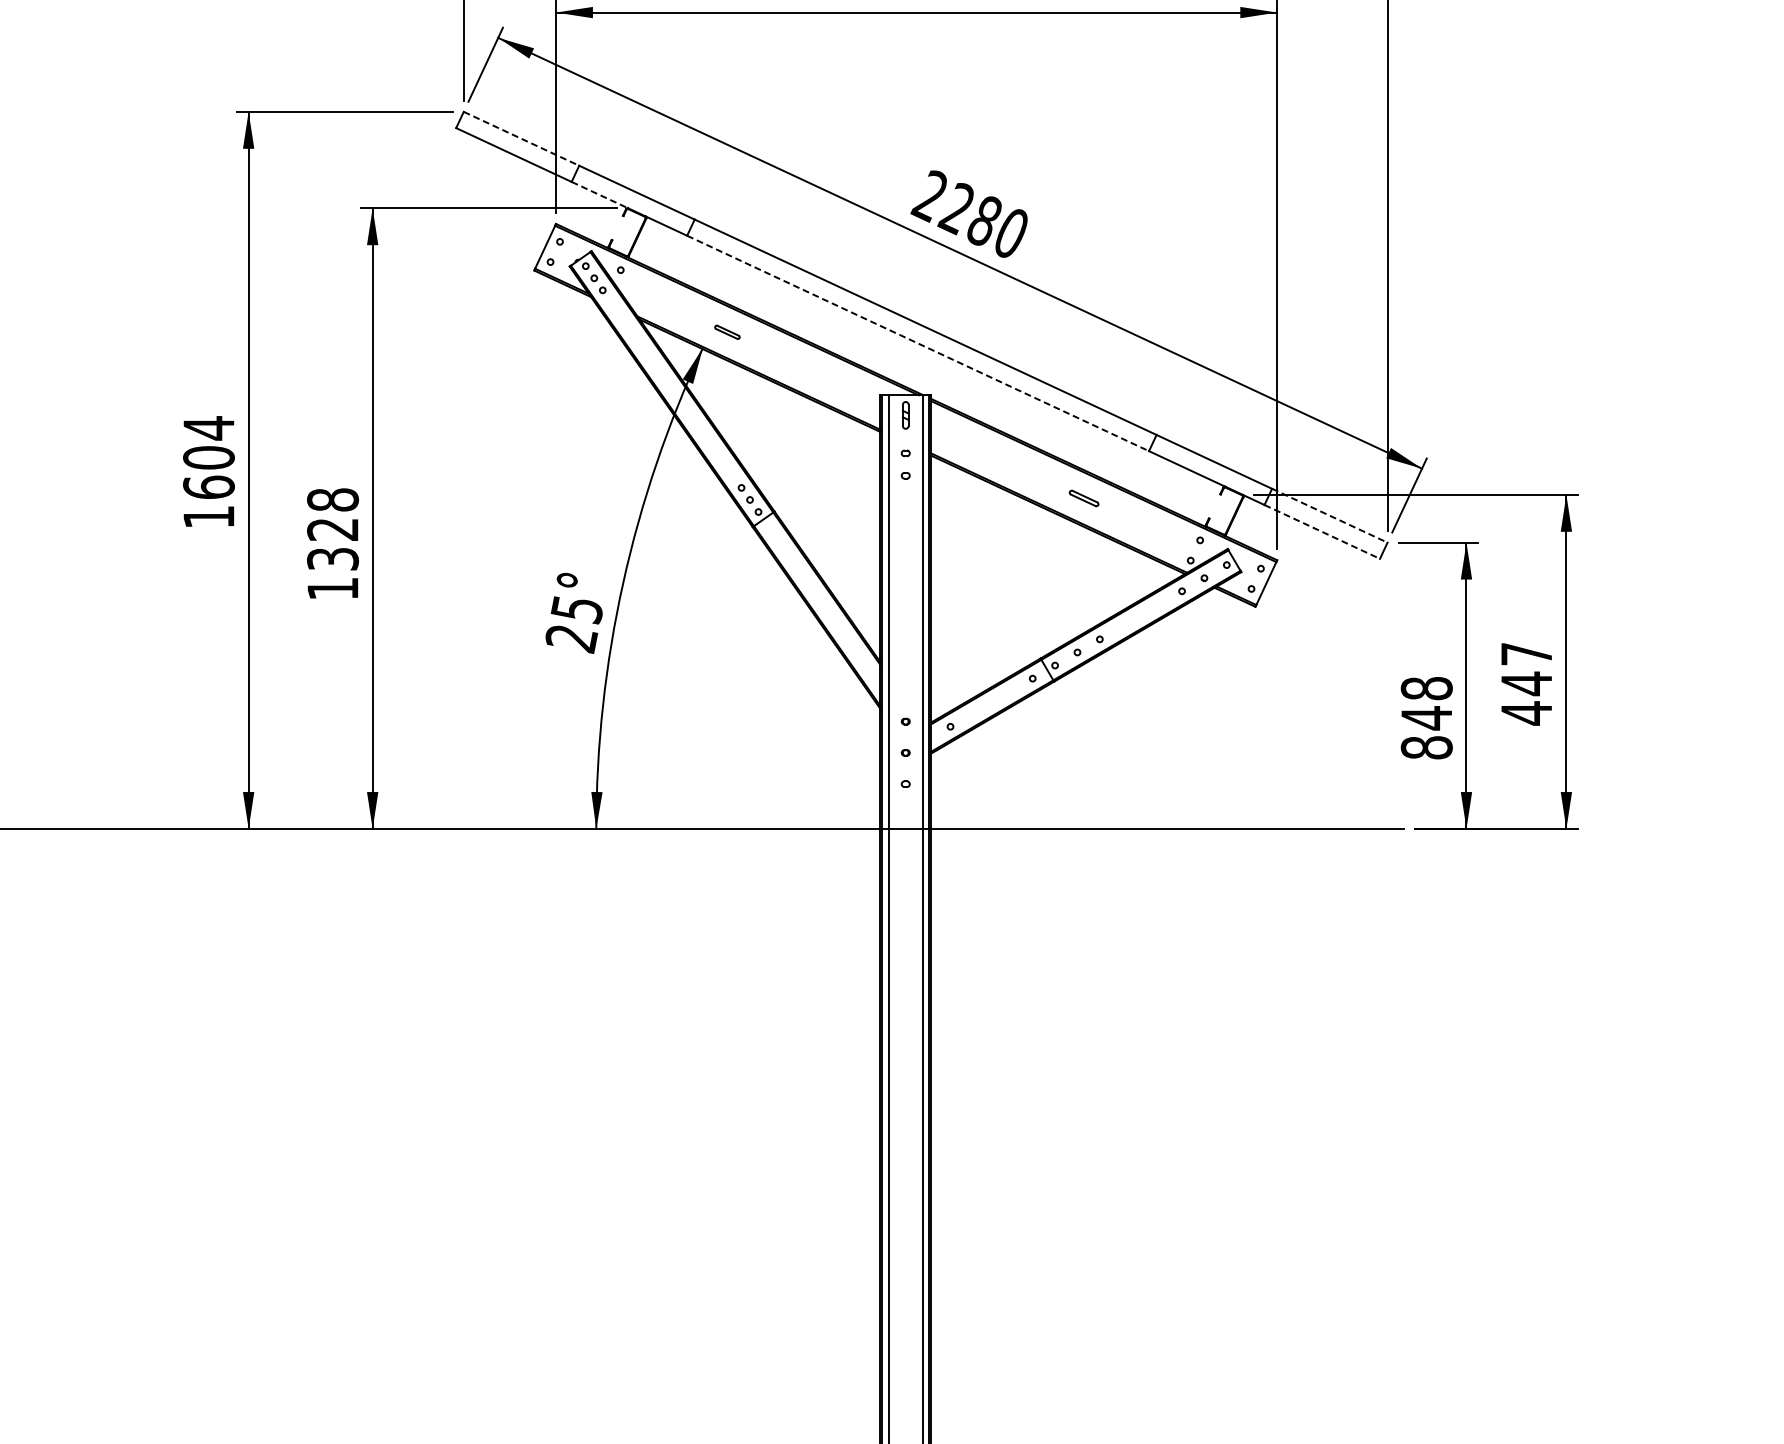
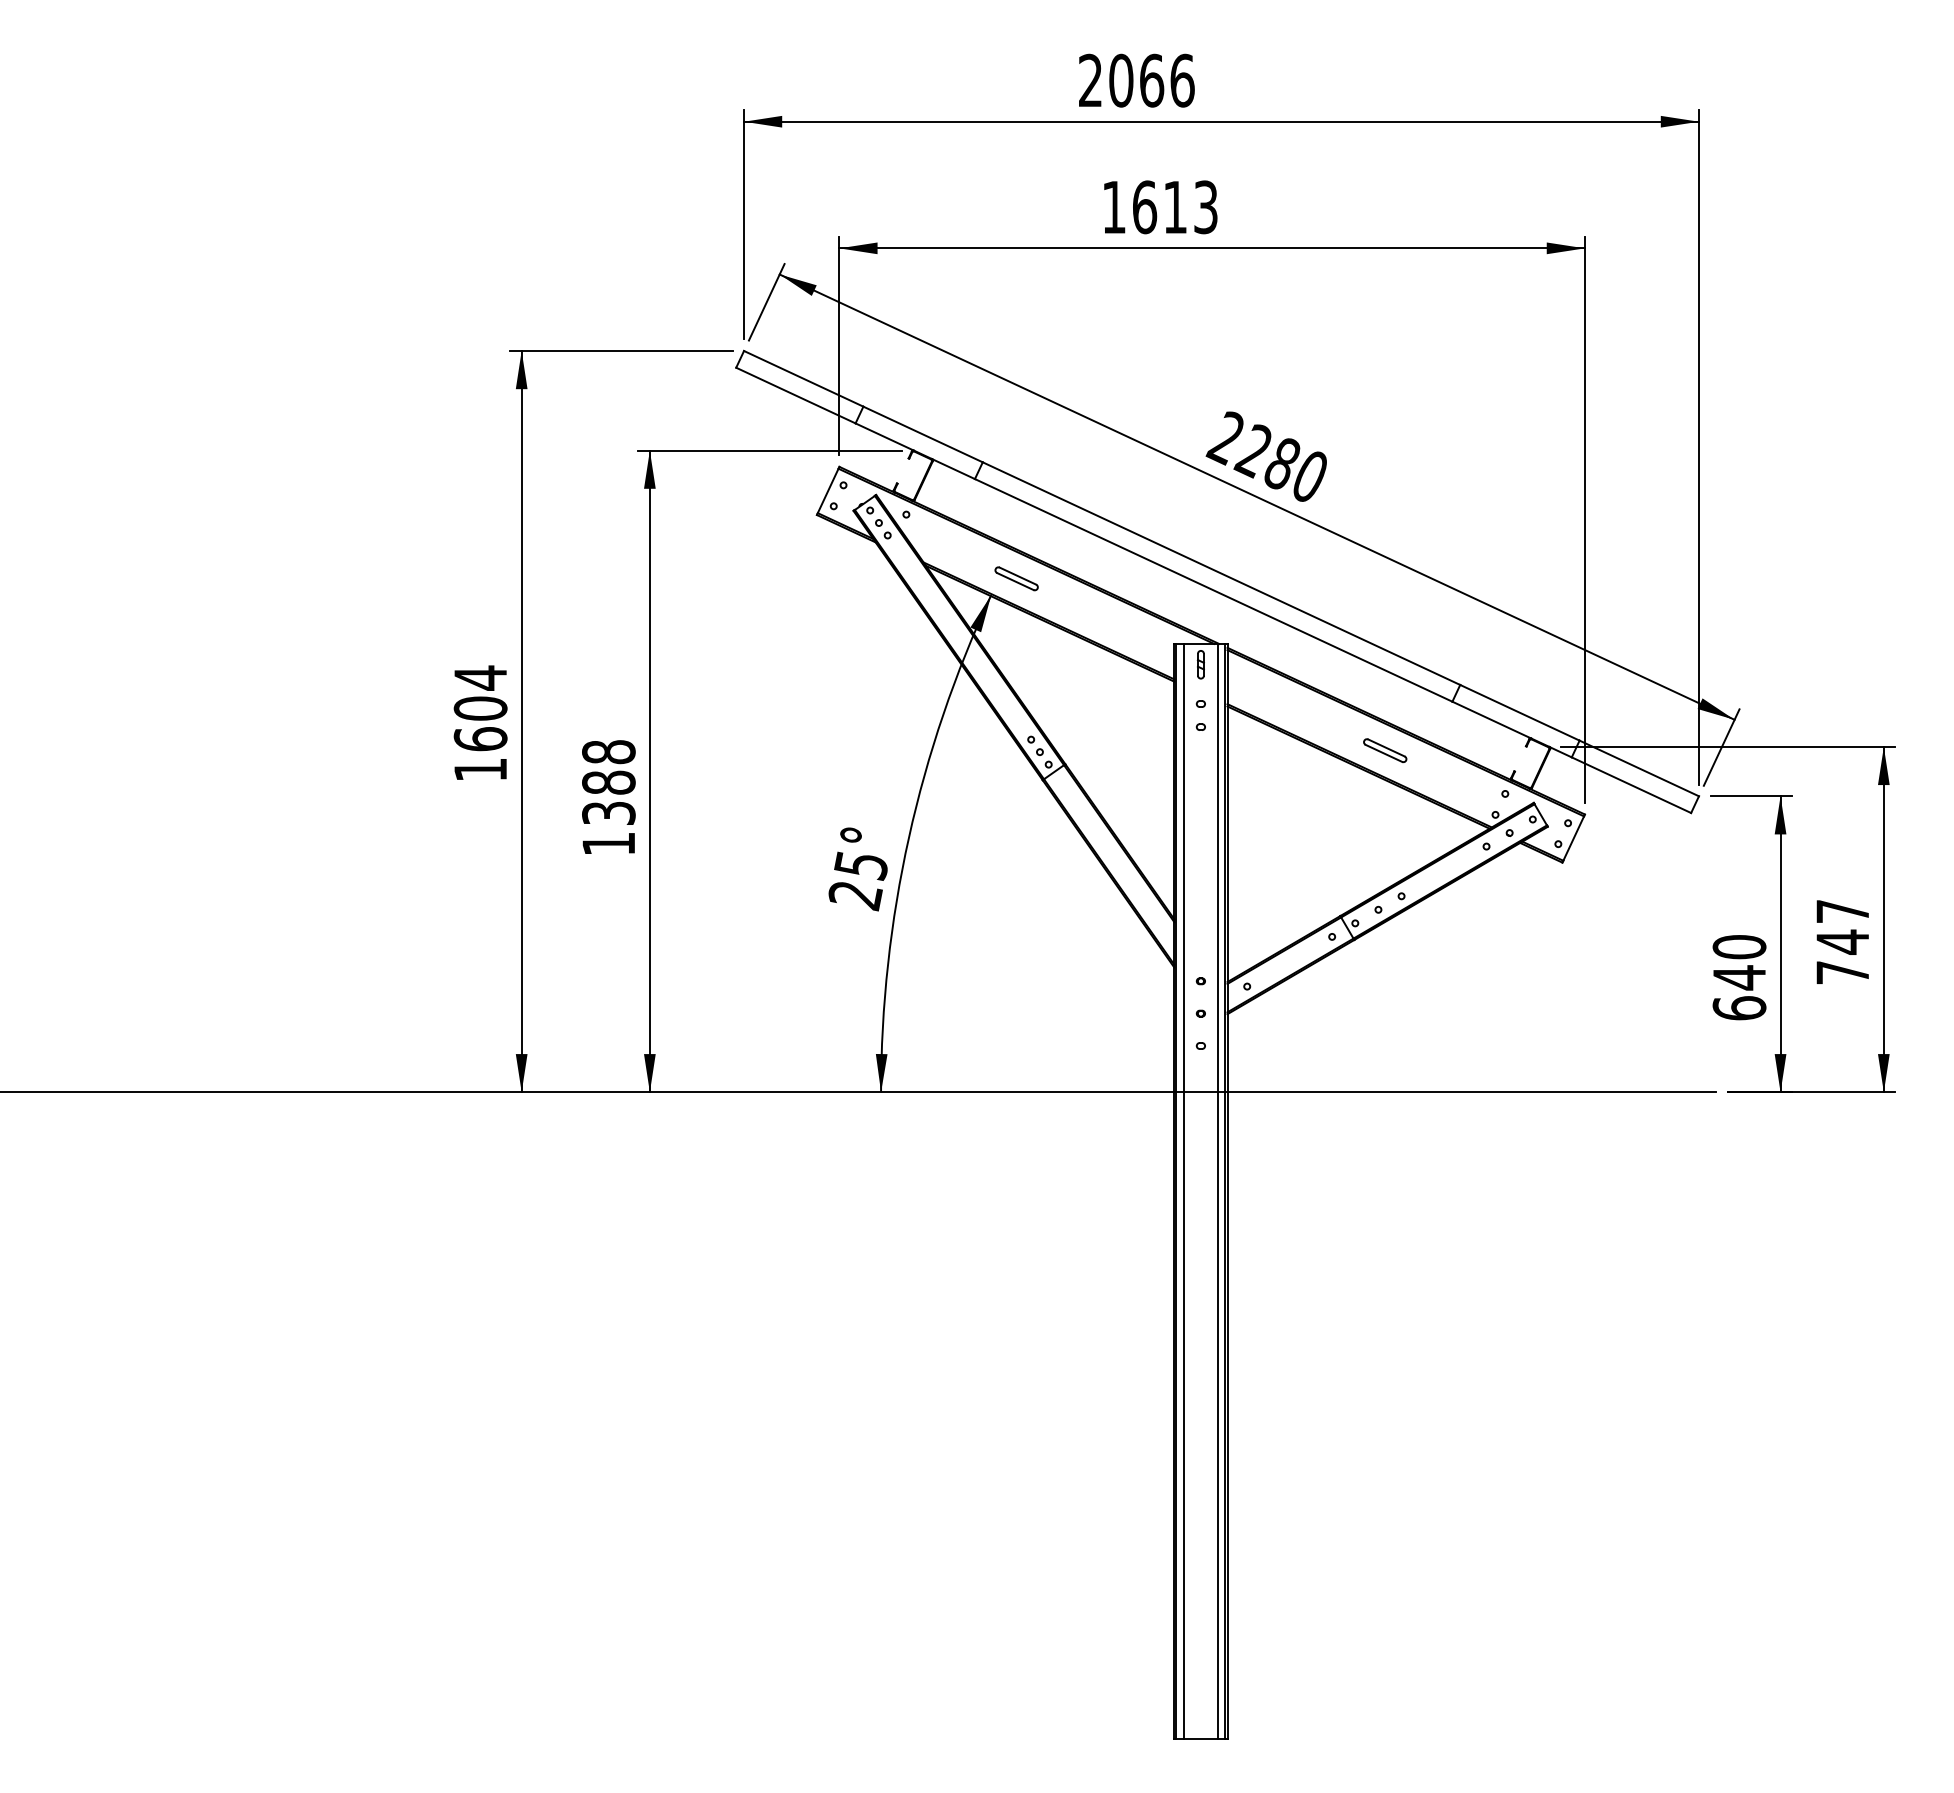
line: (521, 138) -> (803, 378), dashed -> solid
line: (600, 195) -> (885, 437), dashed -> solid
part: (727, 331) -> (1016, 578), size x1.67
line: (918, 343) -> (1214, 590), dashed -> solid
part: (1084, 498) -> (1385, 750), size x1.43
line: (1330, 515) -> (1639, 768), dashed -> solid
text: (332, 529) -> (608, 782), 1328 -> 1388
line: (1322, 532) -> (1631, 785), dashed -> solid
text: (1526, 713) -> (1842, 972), 447 -> 747
text: (1426, 717) -> (1739, 977), 848 -> 640

